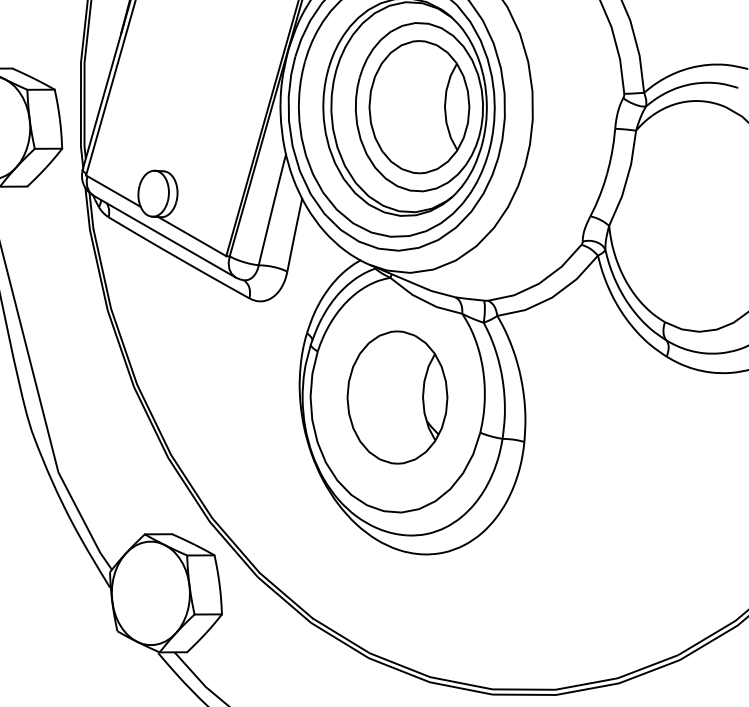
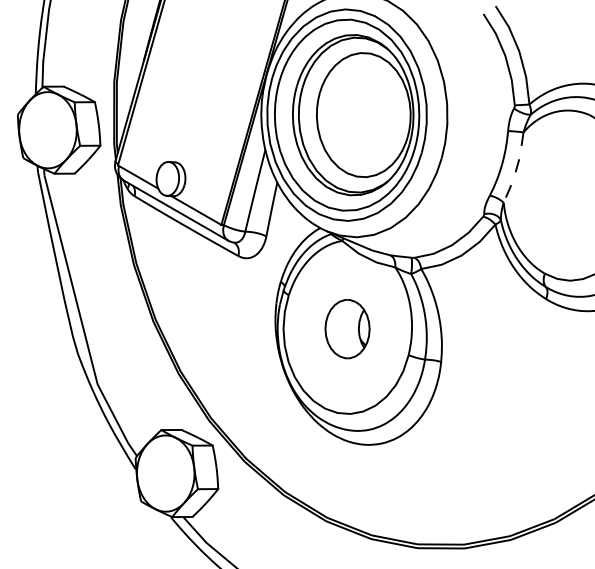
part: (419, 106) -> (363, 114), removed
line: (626, 179) -> (516, 168), solid -> dashed
part: (397, 396) -> (347, 328), size x0.6

